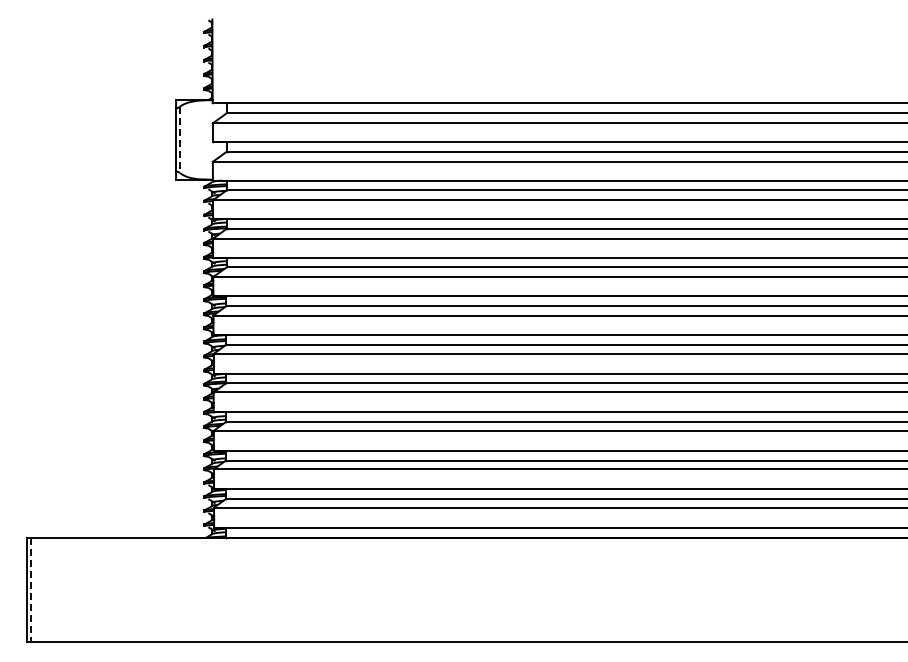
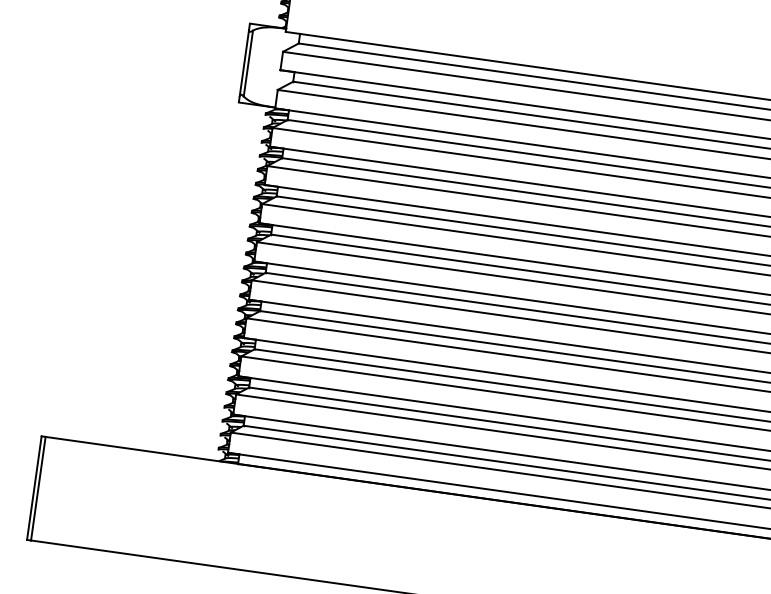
line: (180, 140) -> (248, 64), dashed -> solid
line: (31, 590) -> (38, 489), dashed -> solid

